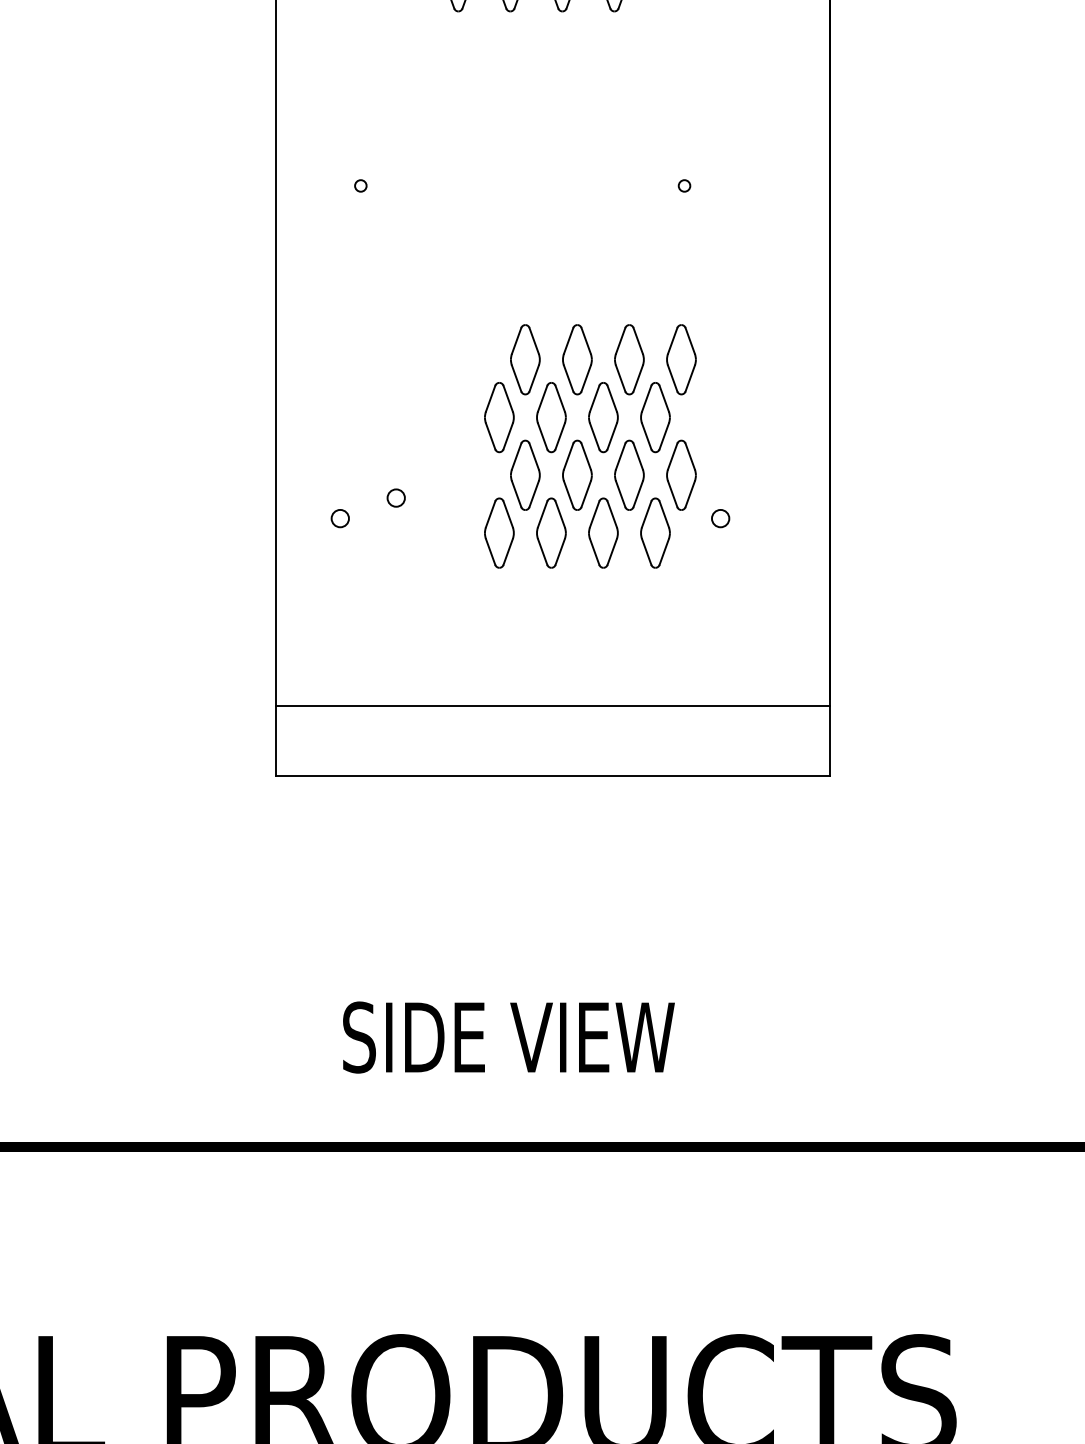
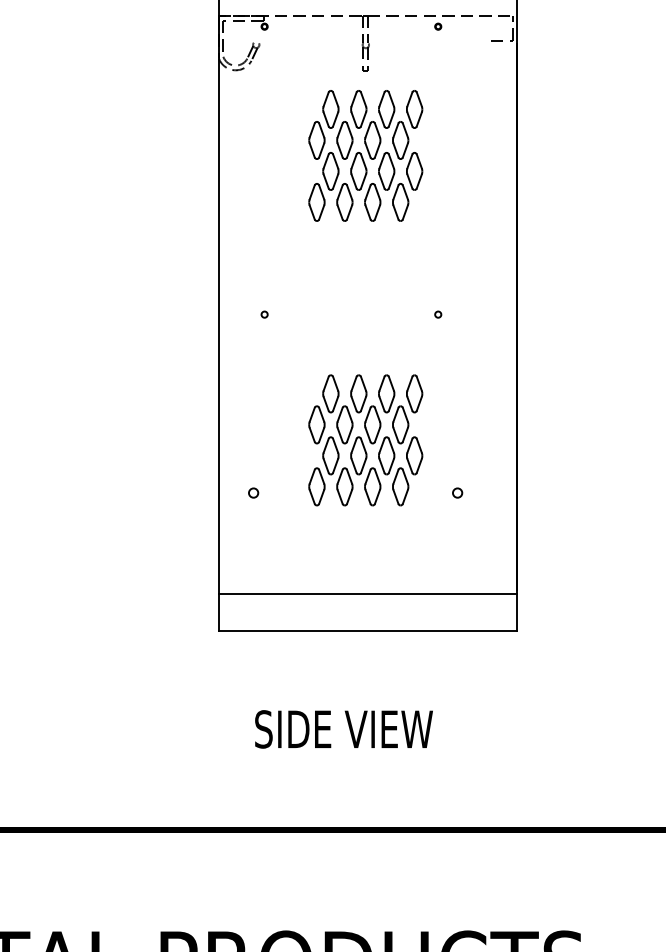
part: (589, 446) -> (365, 440), moved
circle: (396, 497) -> (283, 481), removed
text: (507, 1037) -> (343, 729), moved

